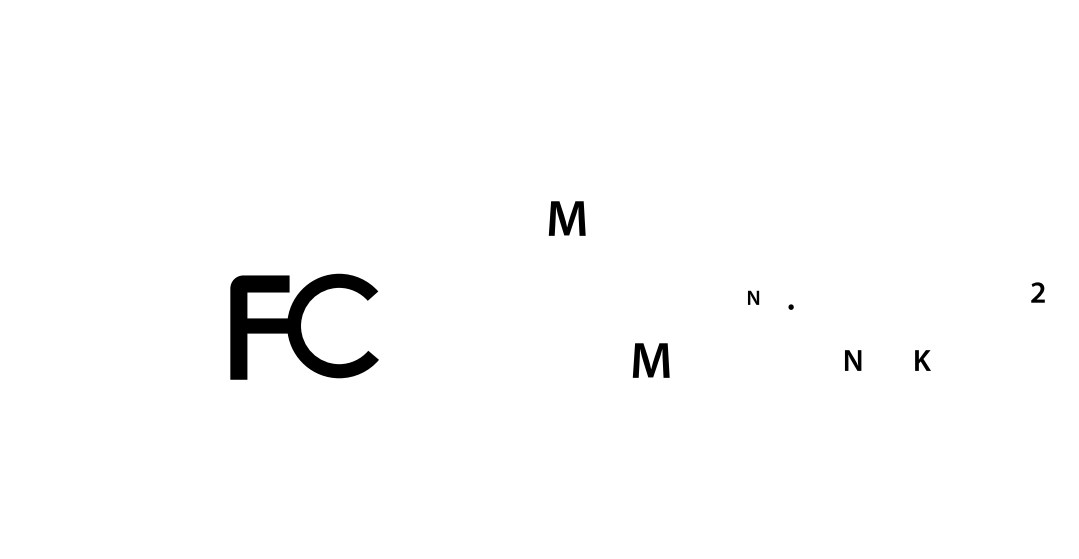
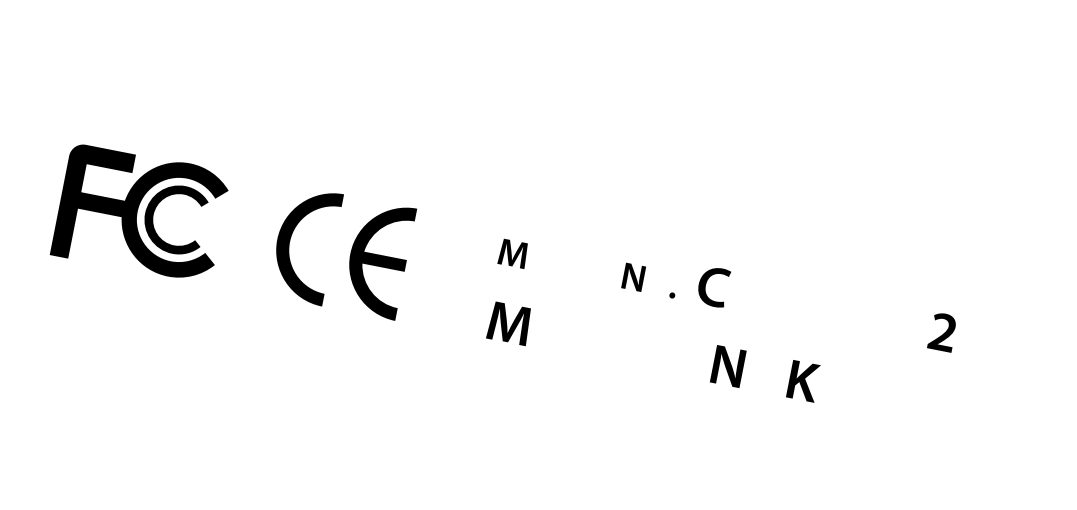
part: (566, 218) -> (447, 151), removed
fill: (825, 292) -> (712, 286), added
part: (1037, 292) -> (942, 332), size x1.67
fill: (641, 297) -> (512, 253), added
part: (753, 297) -> (633, 277), size x1.67
part: (442, 321) -> (291, 237), added
fill: (335, 325) -> (175, 218), added
part: (523, 325) -> (378, 258), added
part: (852, 360) -> (727, 366), size x1.67
part: (922, 360) -> (803, 381), size x1.67

